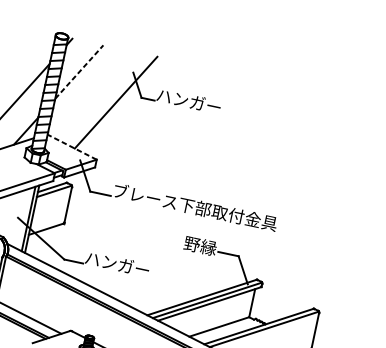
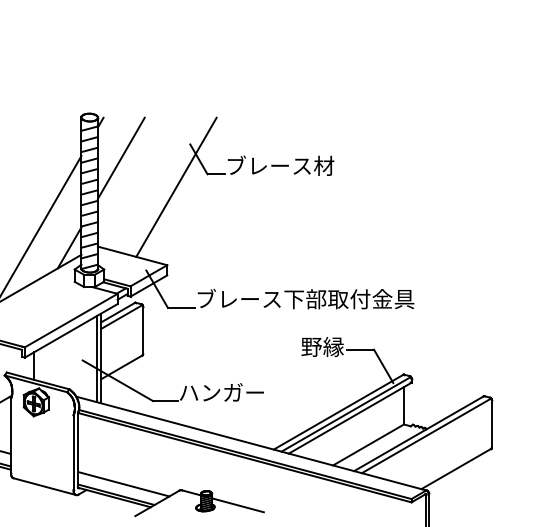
line: (79, 72) -> (121, 158), dashed -> solid
text: (197, 102) -> (280, 165), ハンガー -> ブレース材
line: (72, 146) -> (132, 255), dashed -> solid

